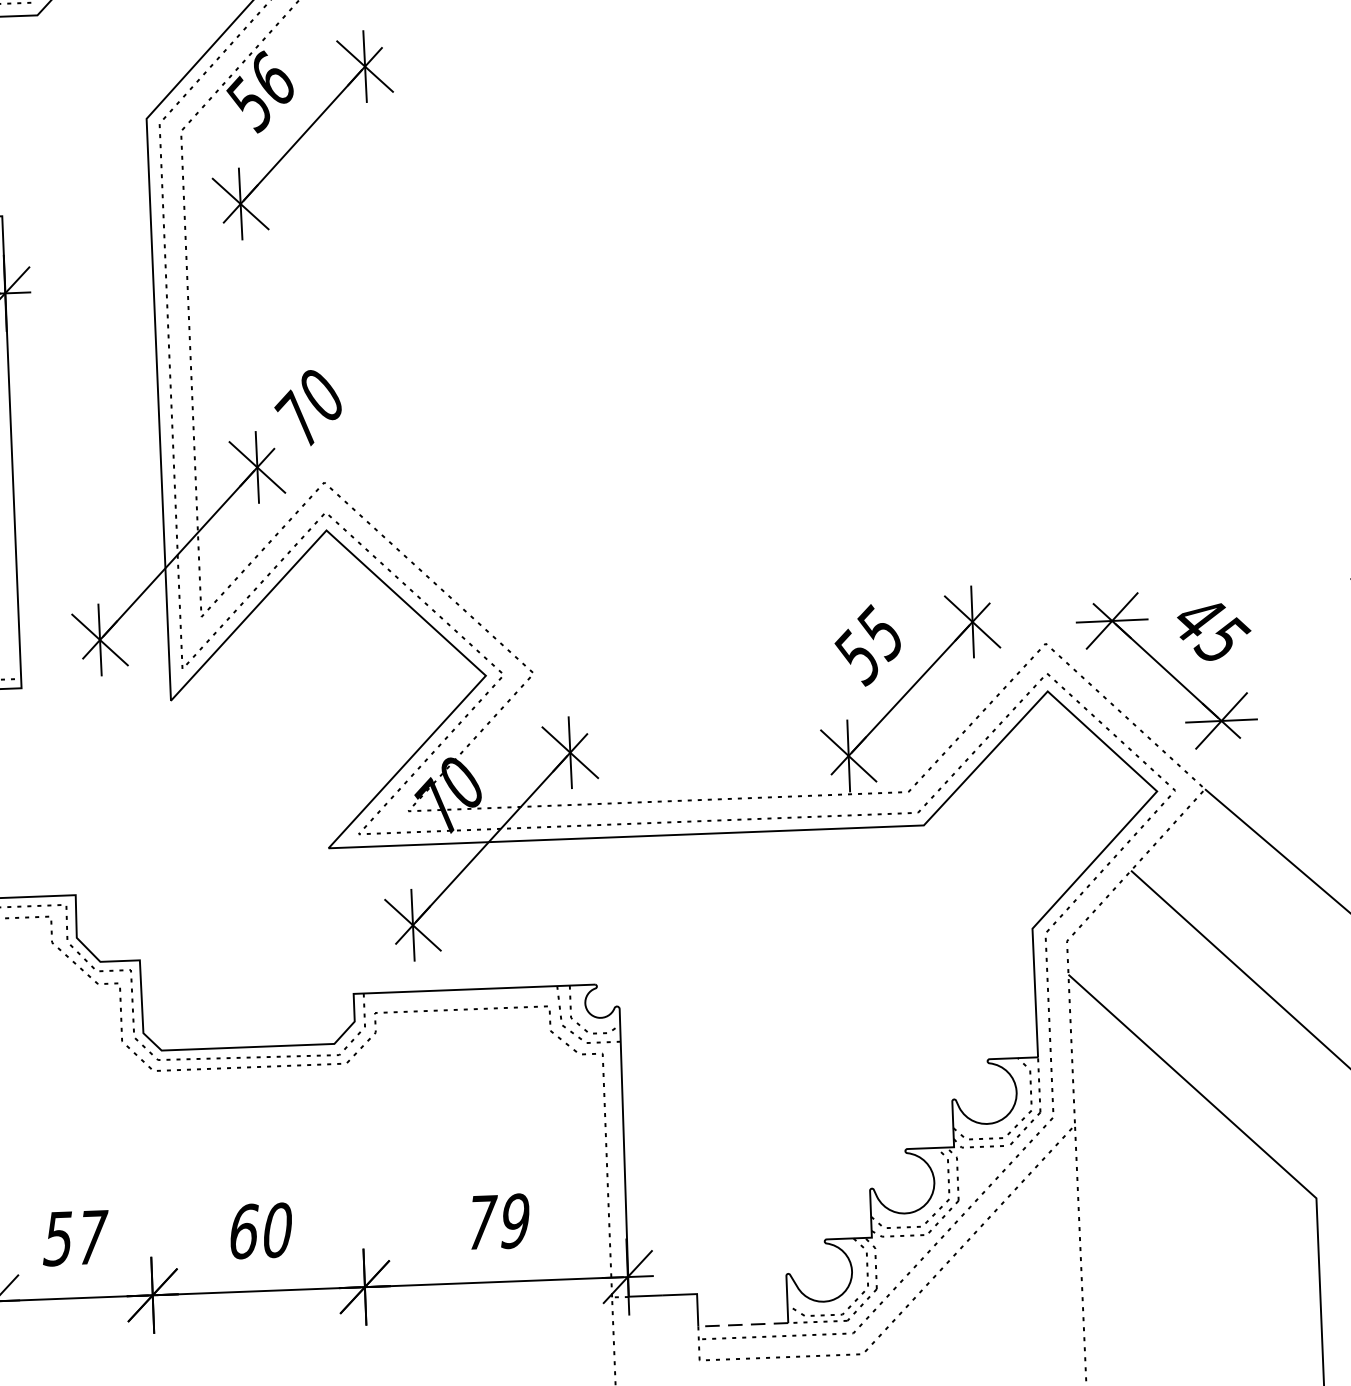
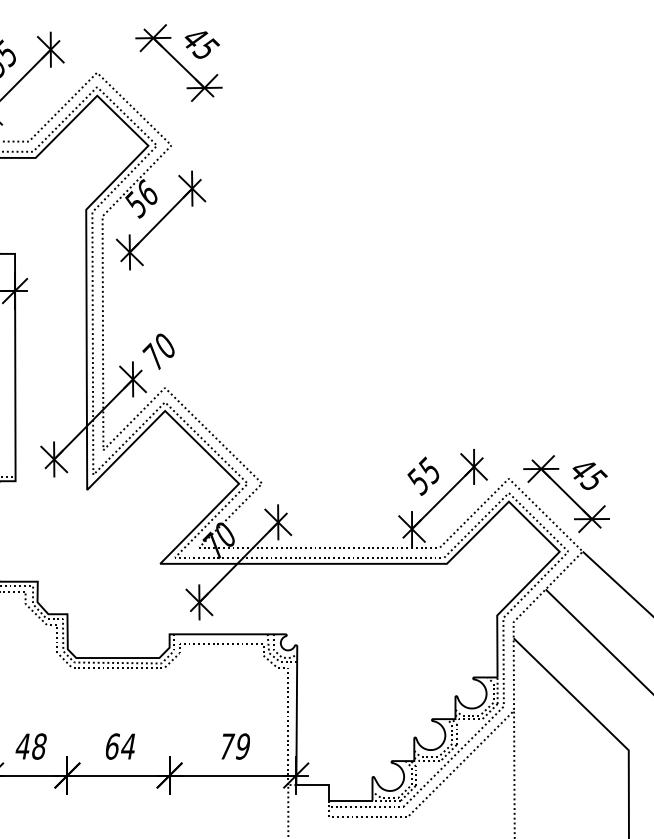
text: (277, 1230) -> (128, 746), 60 -> 64
text: (75, 1237) -> (31, 746), 57 -> 48
line: (742, 1324) -> (350, 800), dashed -> solid

